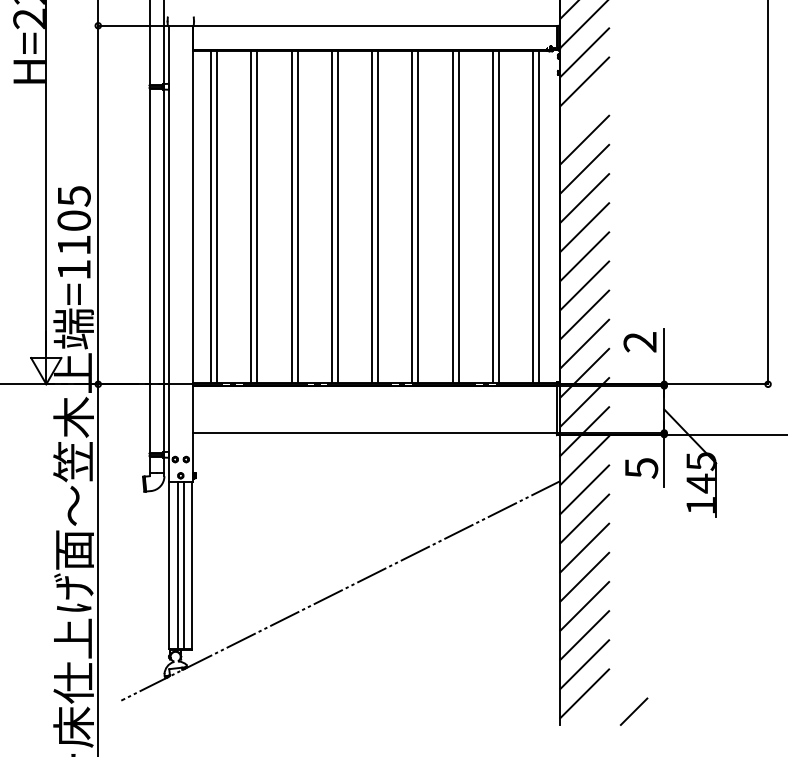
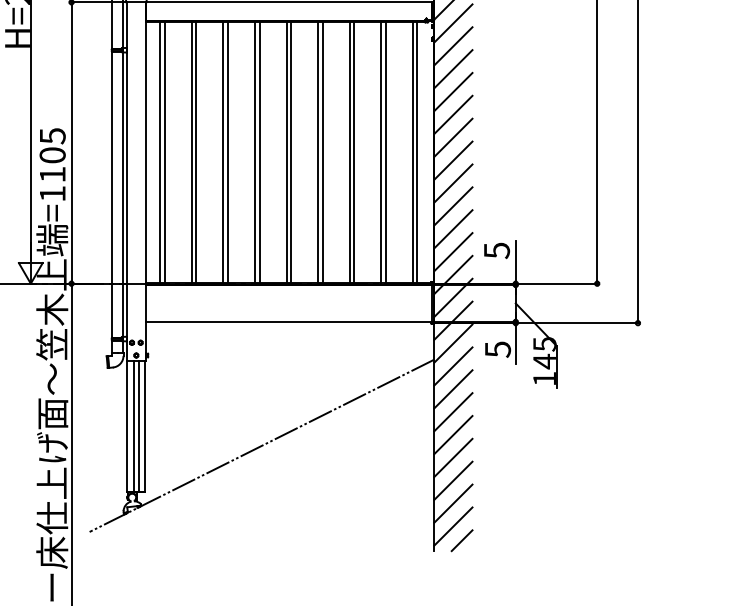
line: (584, 111) -> (453, 69), added
text: (639, 341) -> (496, 250), 2 -> 5
line: (633, 711) -> (461, 540), moved

